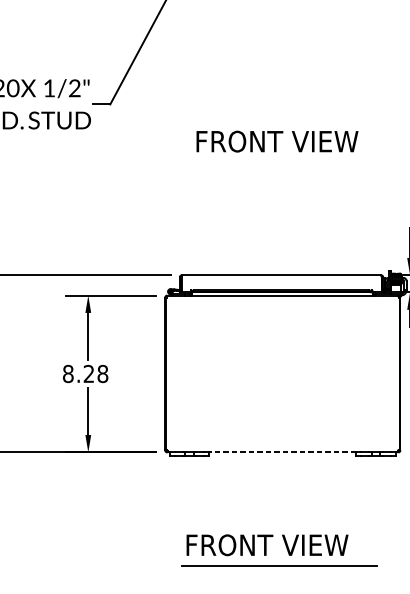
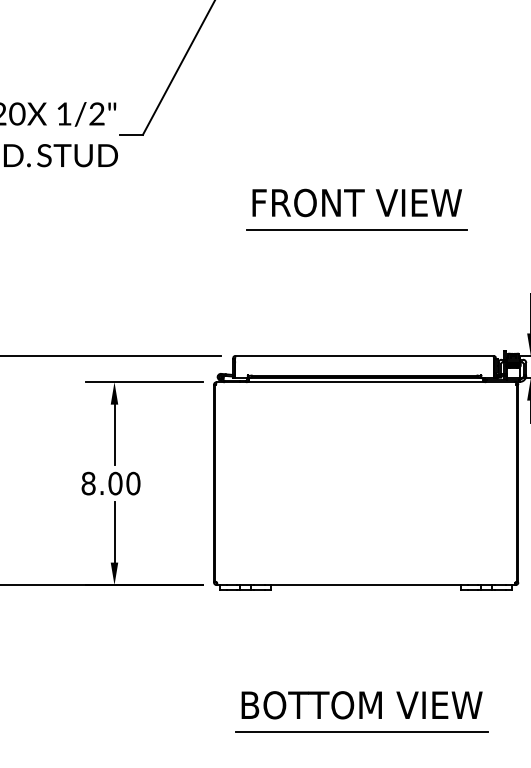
text: (276, 141) -> (356, 202), moved
line: (275, 178) -> (356, 230), added
text: (96, 373) -> (124, 483), 8.28 -> 8.00
line: (282, 452) -> (365, 585), dashed -> solid
text: (280, 545) -> (363, 705), FRONT VIEW -> BOTTOM VIEW

